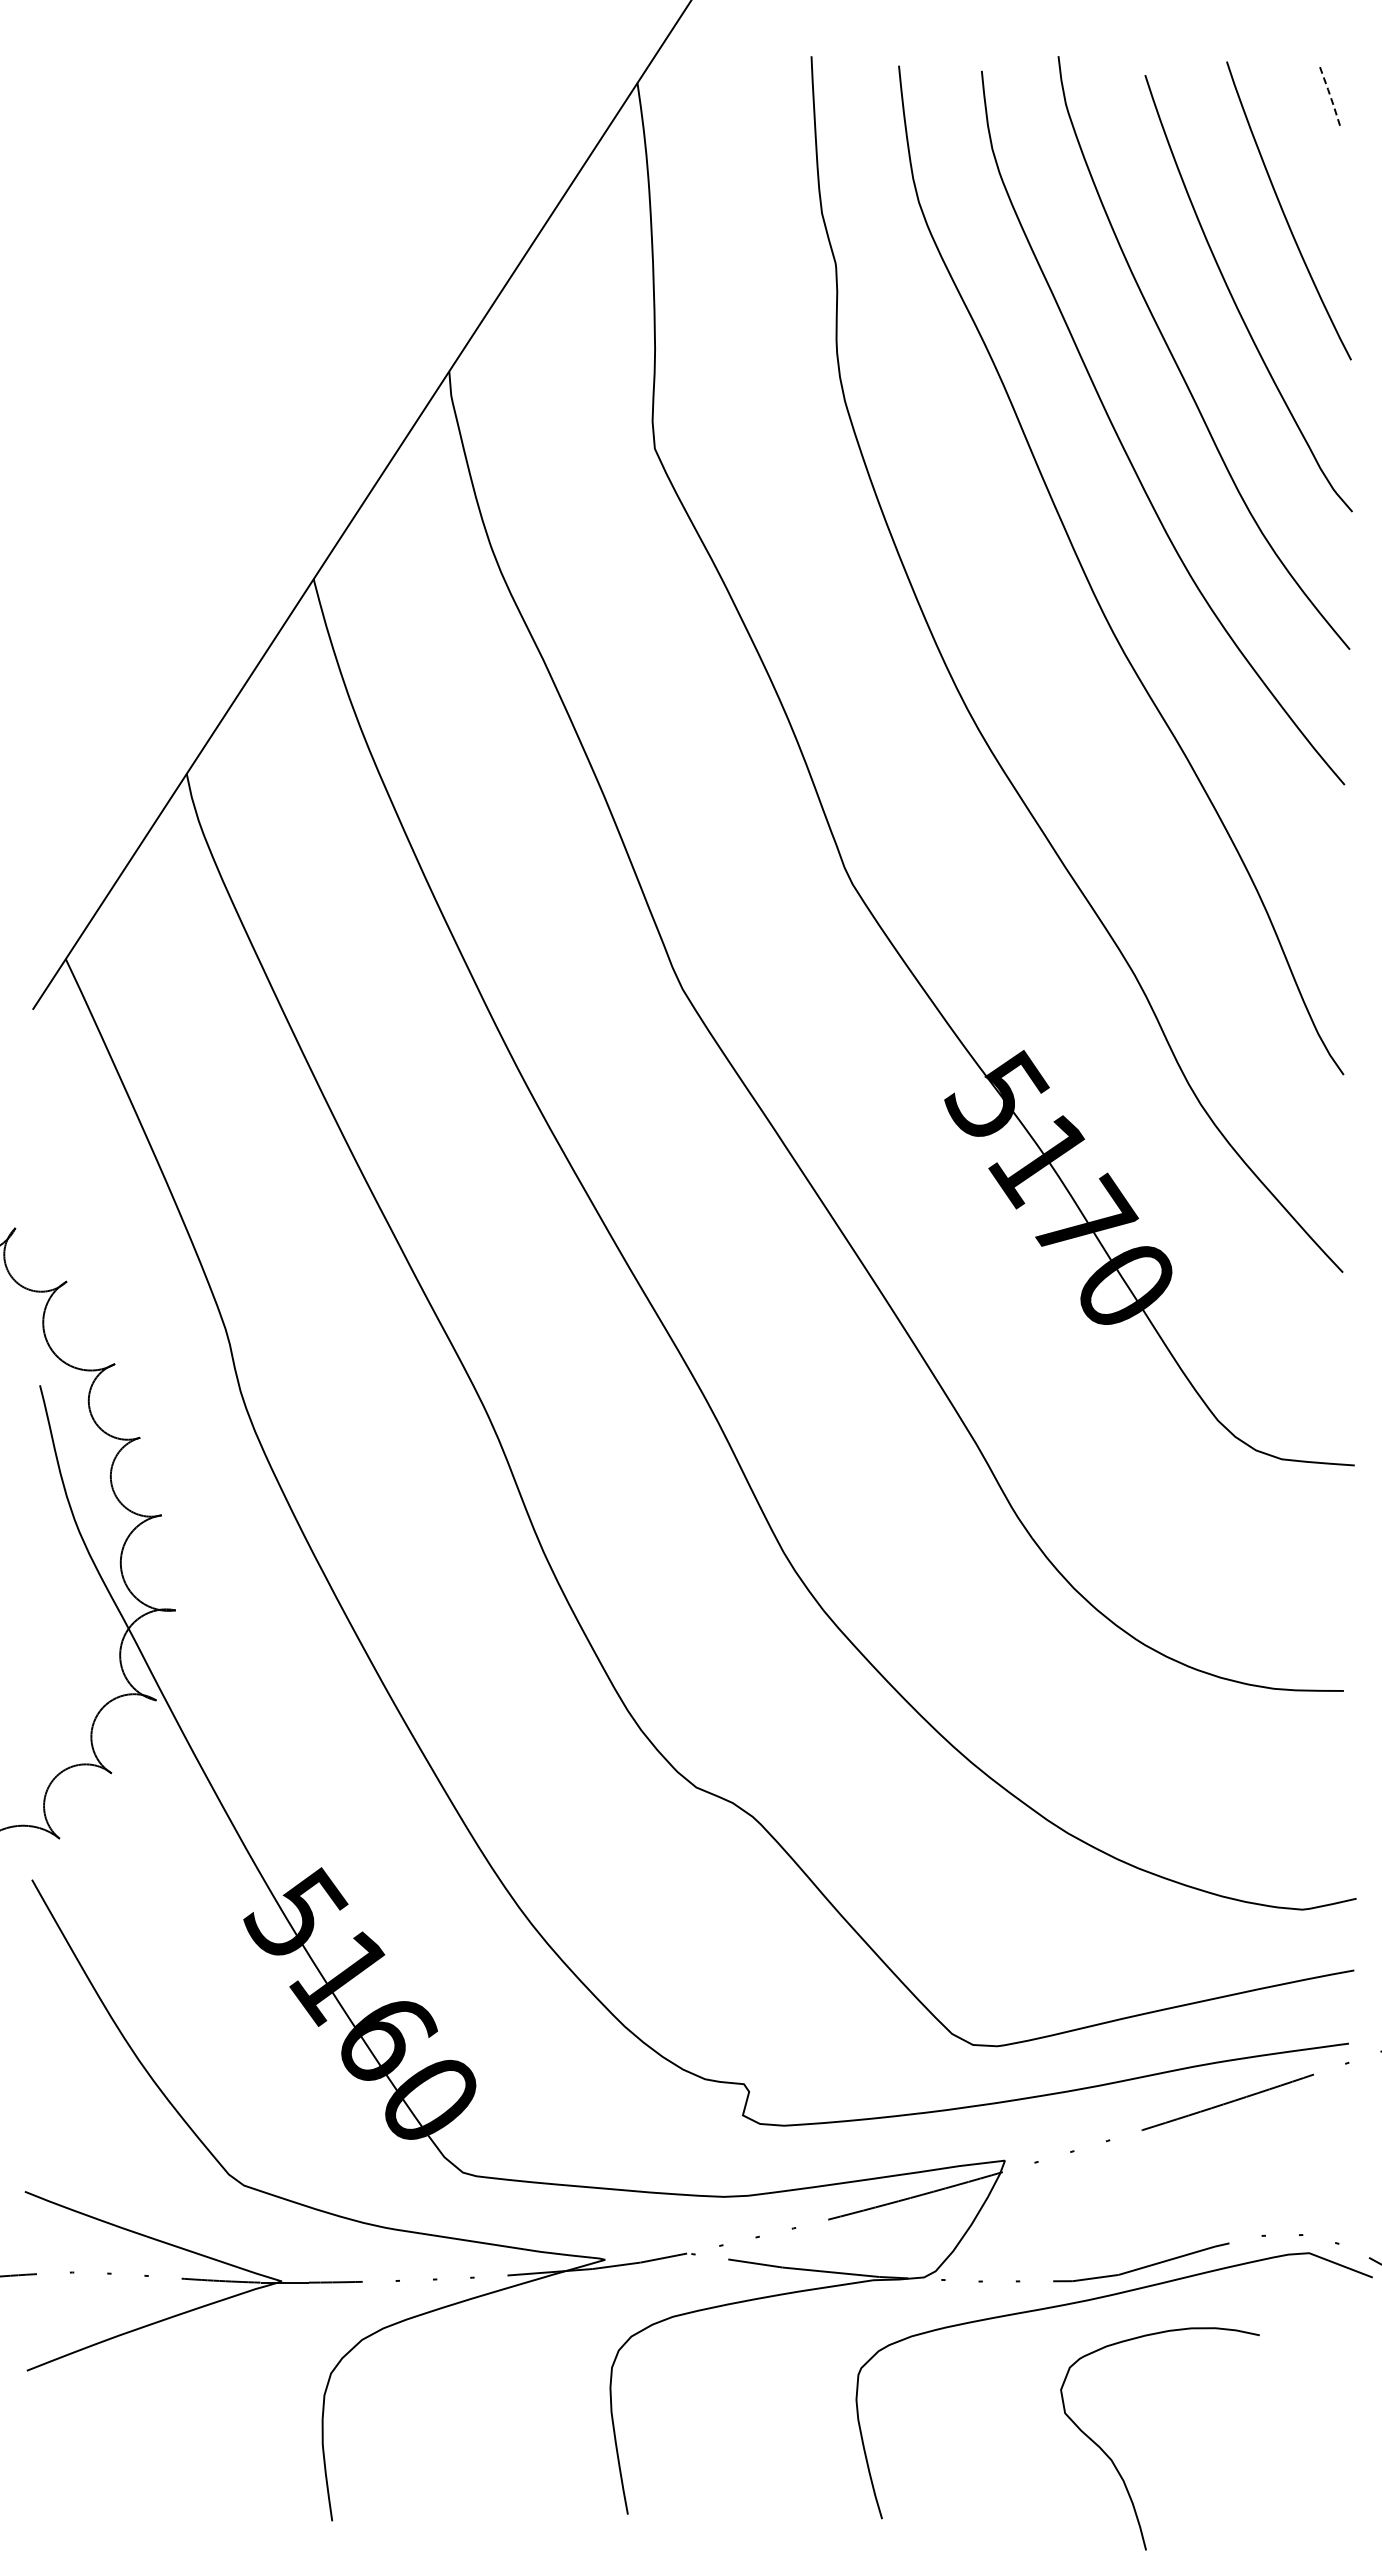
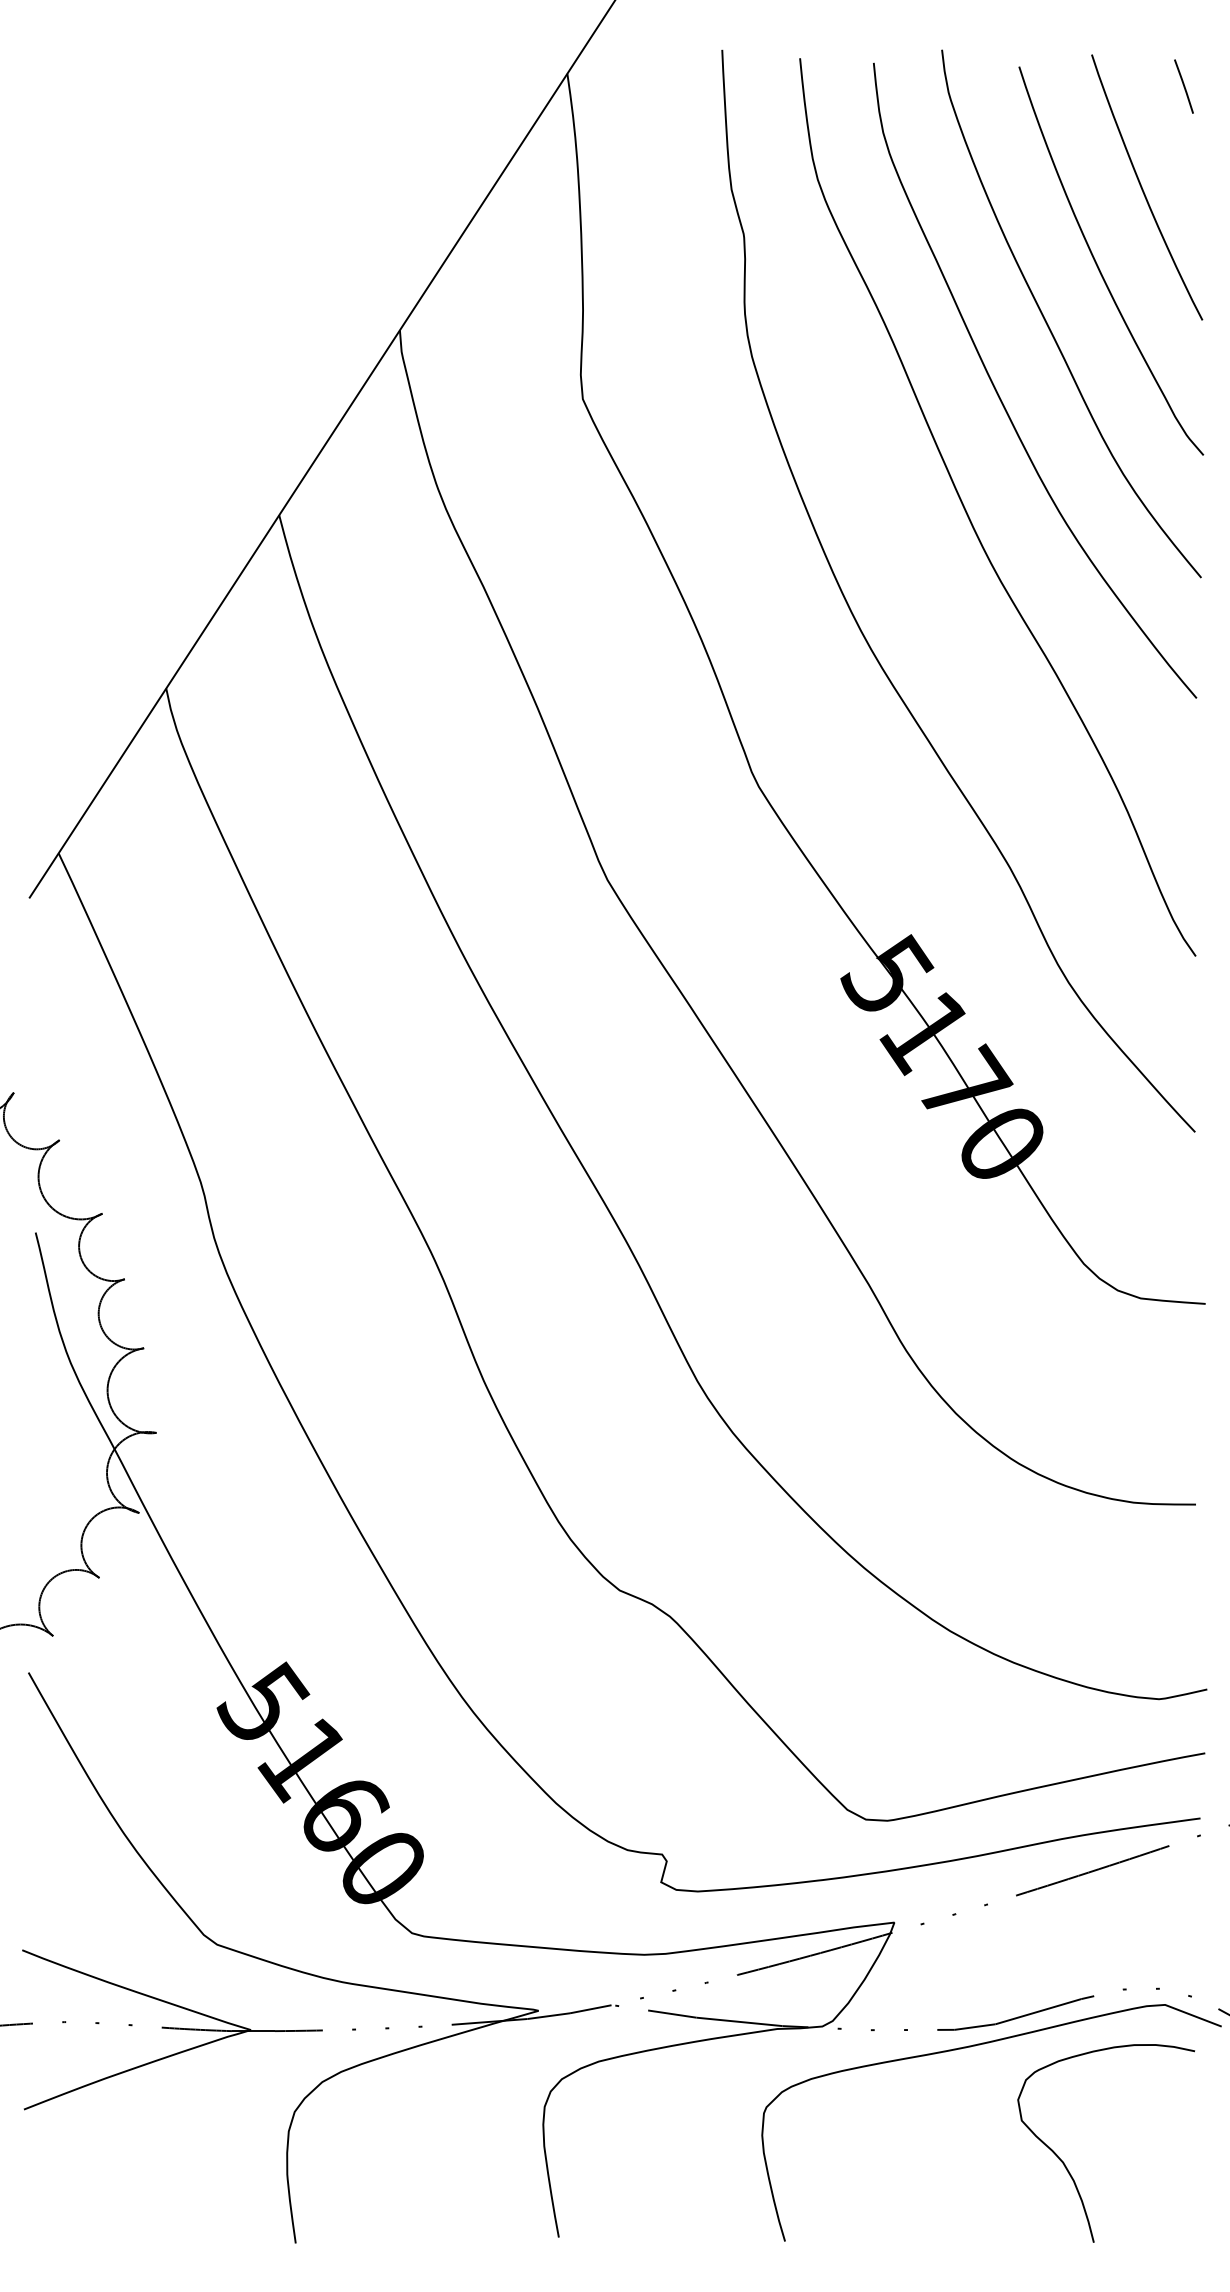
line: (1330, 97) -> (1184, 86), dashed -> solid
curve: (1115, 2464) -> (1066, 2166), moved

